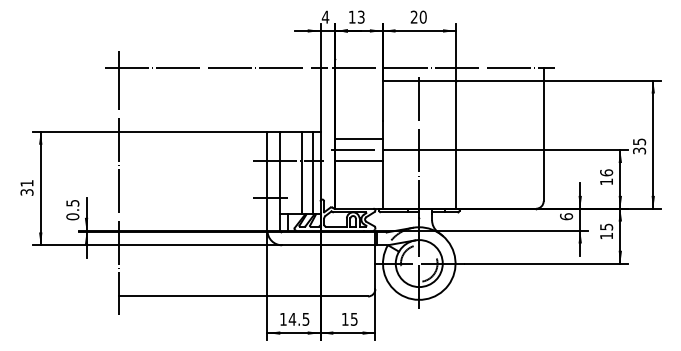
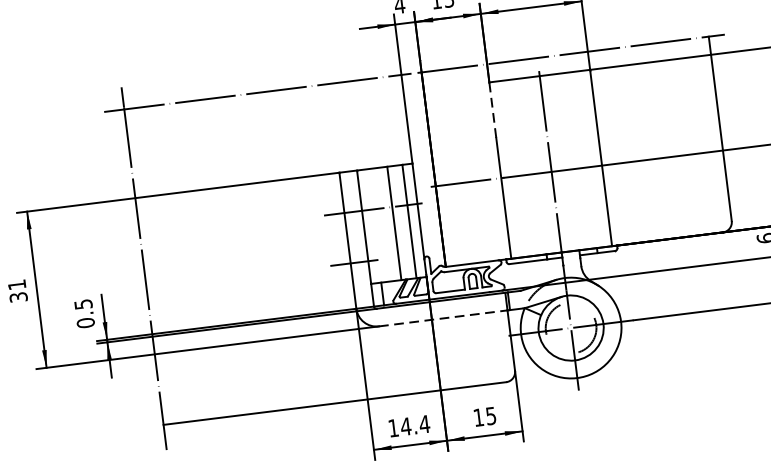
line: (382, 100) -> (492, 109), solid -> dashed
line: (358, 139) -> (466, 167), removed
line: (358, 161) -> (469, 197), removed
line: (328, 245) -> (442, 318), solid -> dashed
text: (305, 319) -> (423, 424), 14.5 -> 14.4

